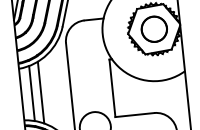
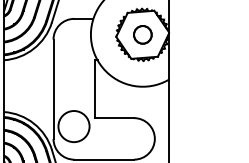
circle: (154, 28) -> (142, 34), size x0.7
line: (31, 92) -> (14, 85), removed
line: (40, 92) -> (23, 86), removed

